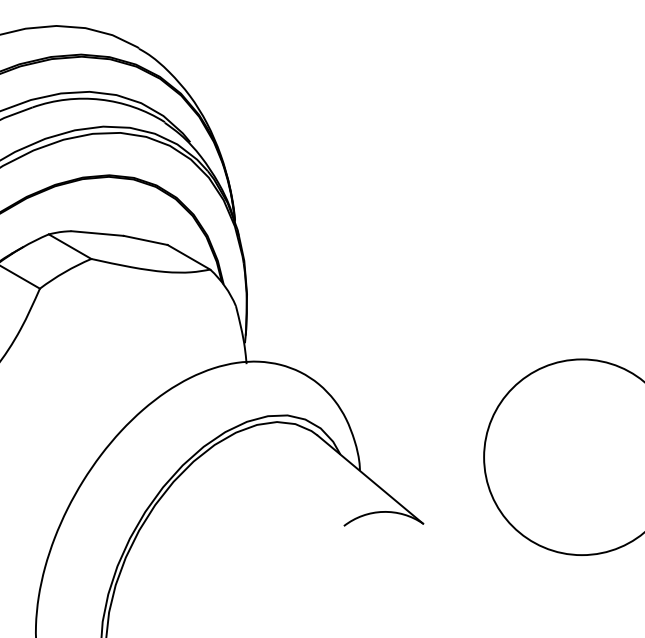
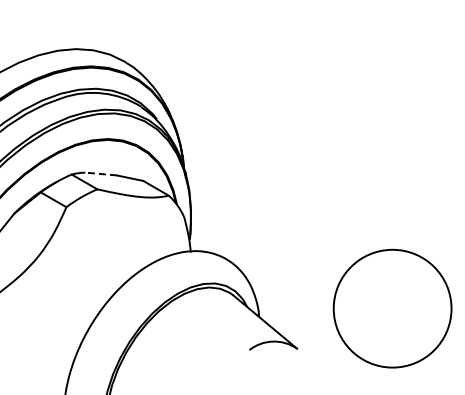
line: (98, 234) -> (101, 174), solid -> dashed

